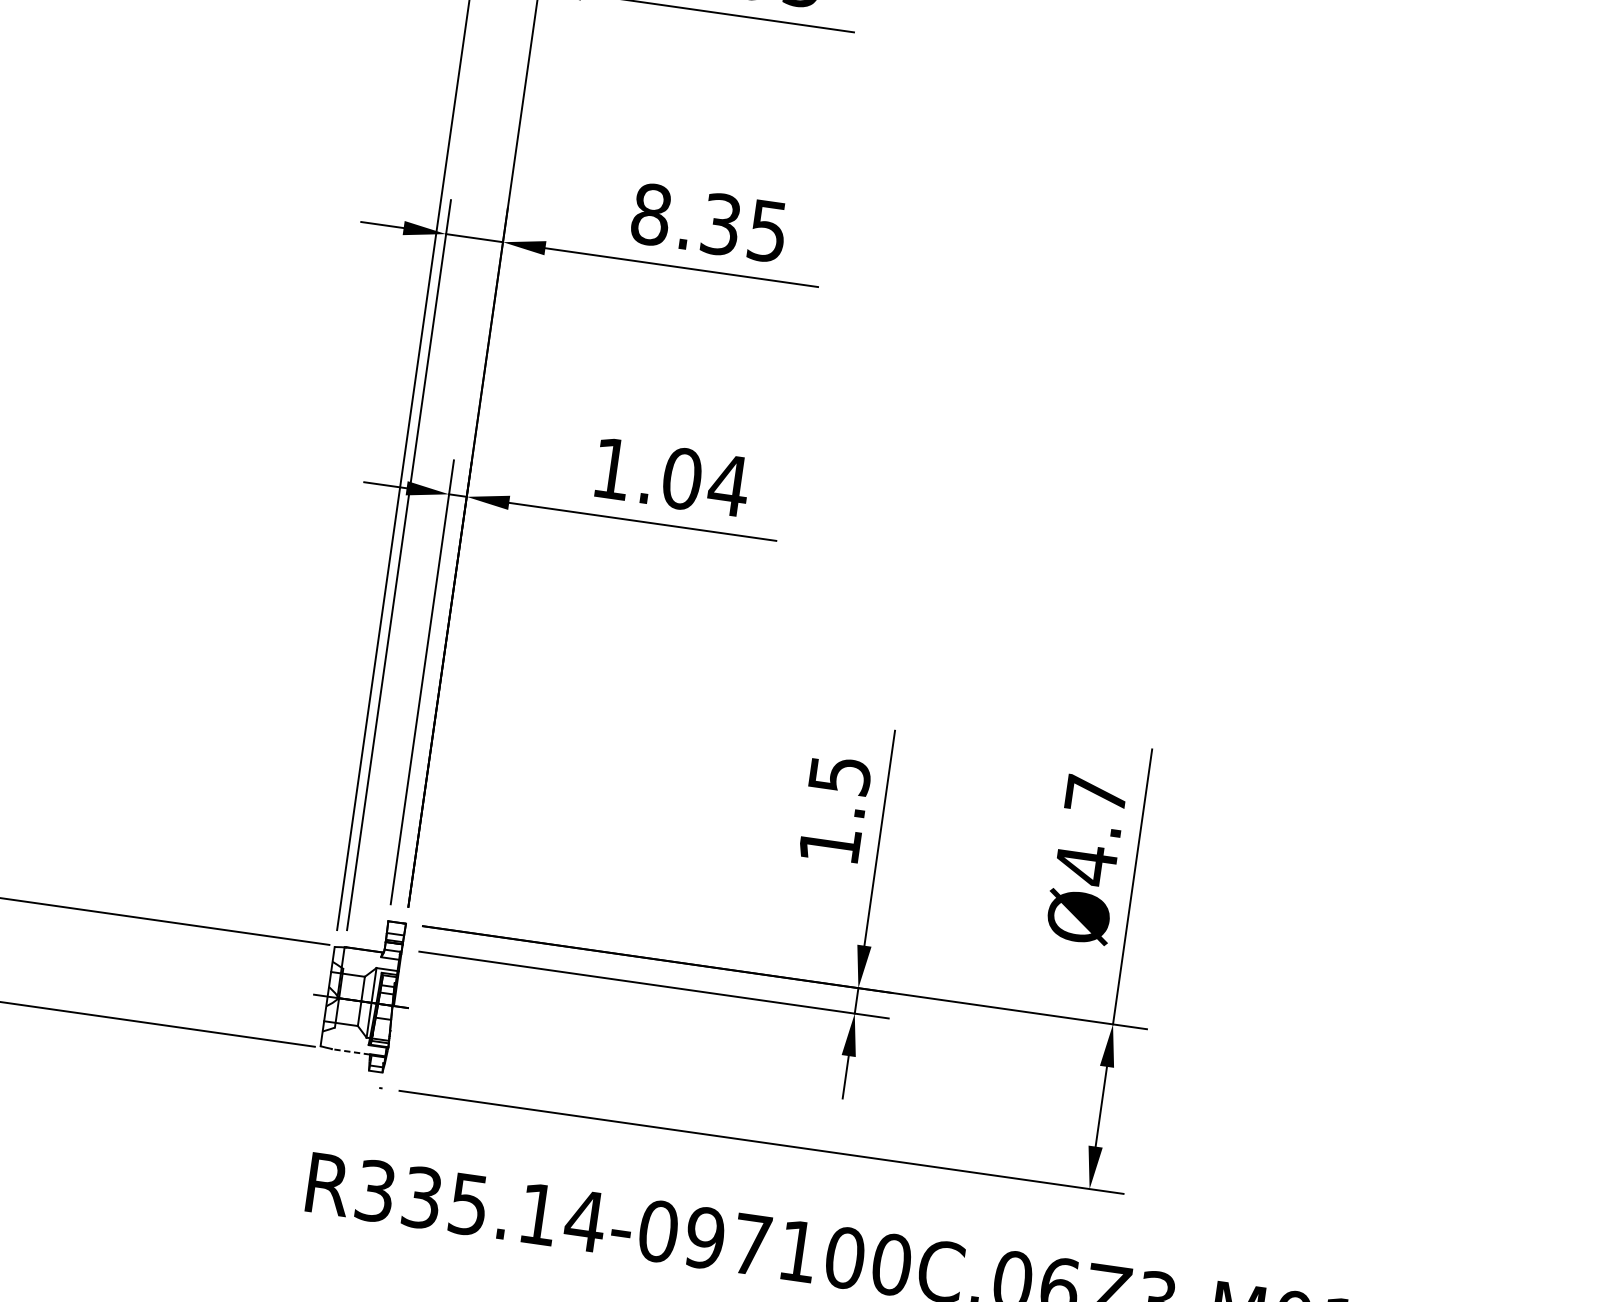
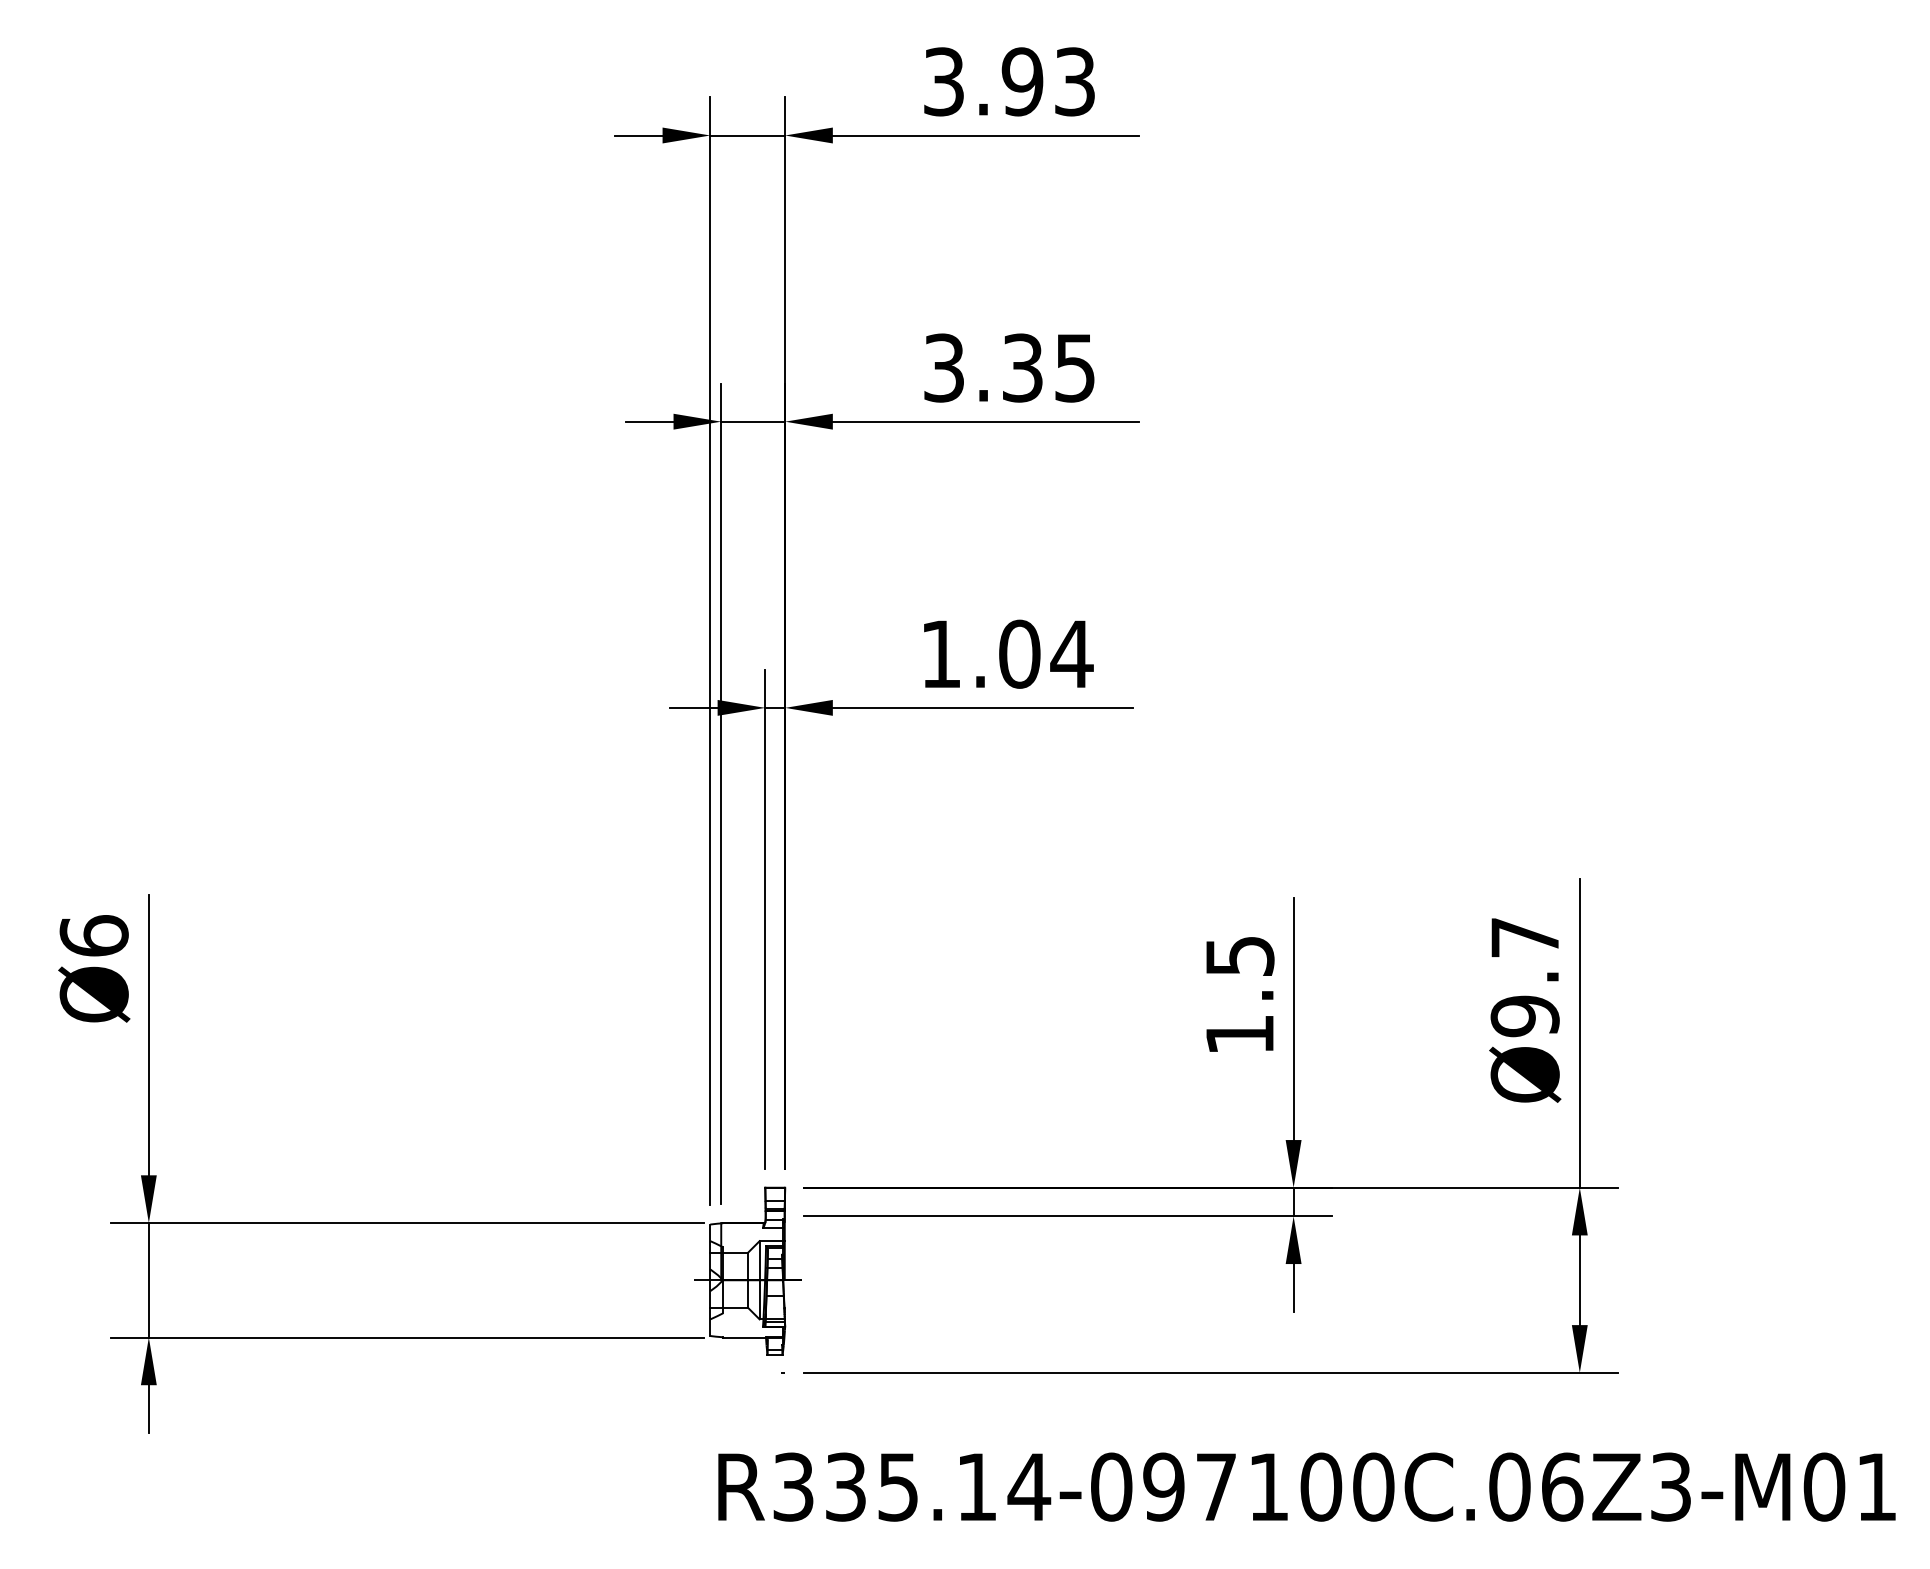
text: (650, 214) -> (943, 367), 8.35 -> 3.35
text: (1085, 865) -> (1524, 1016), Ø4.7 -> Ø9.7
line: (350, 1051) -> (744, 1337), dashed -> solid

